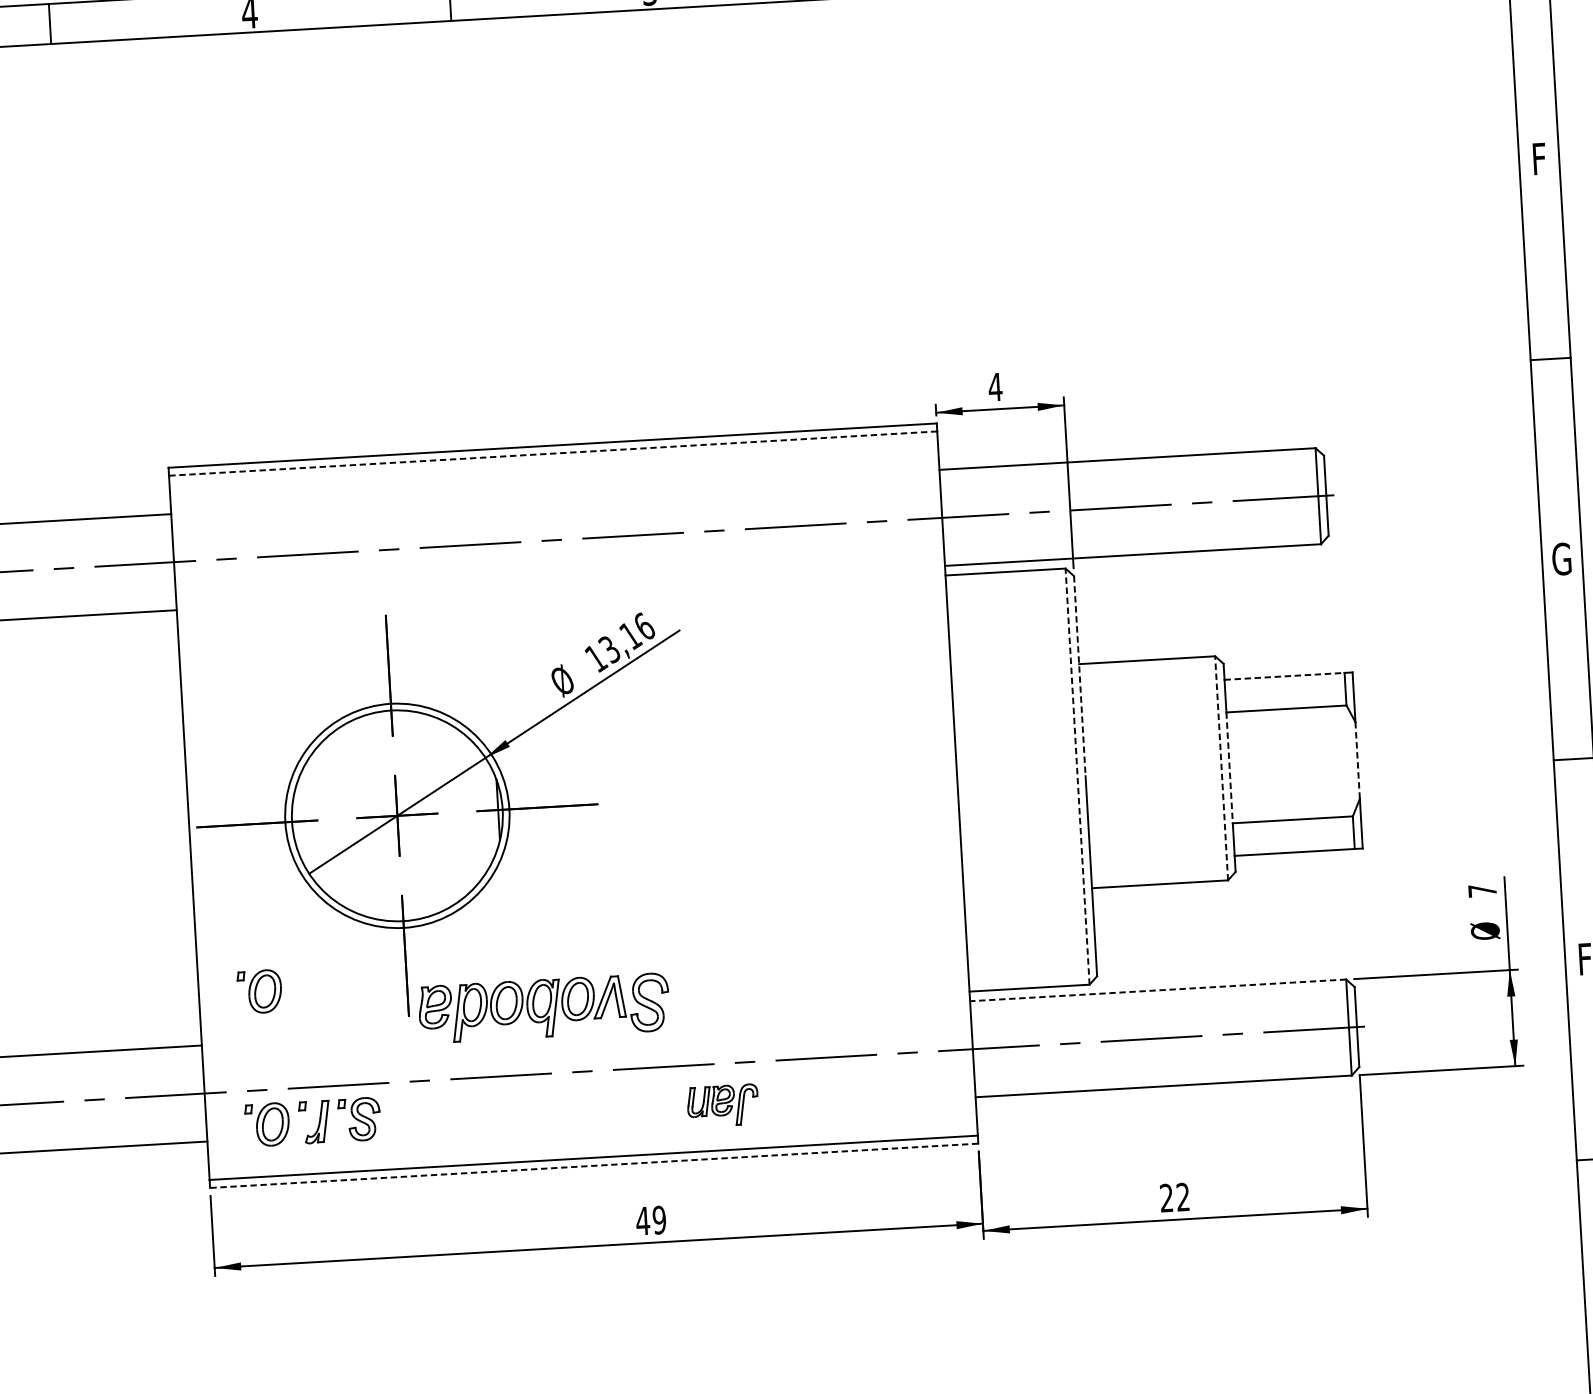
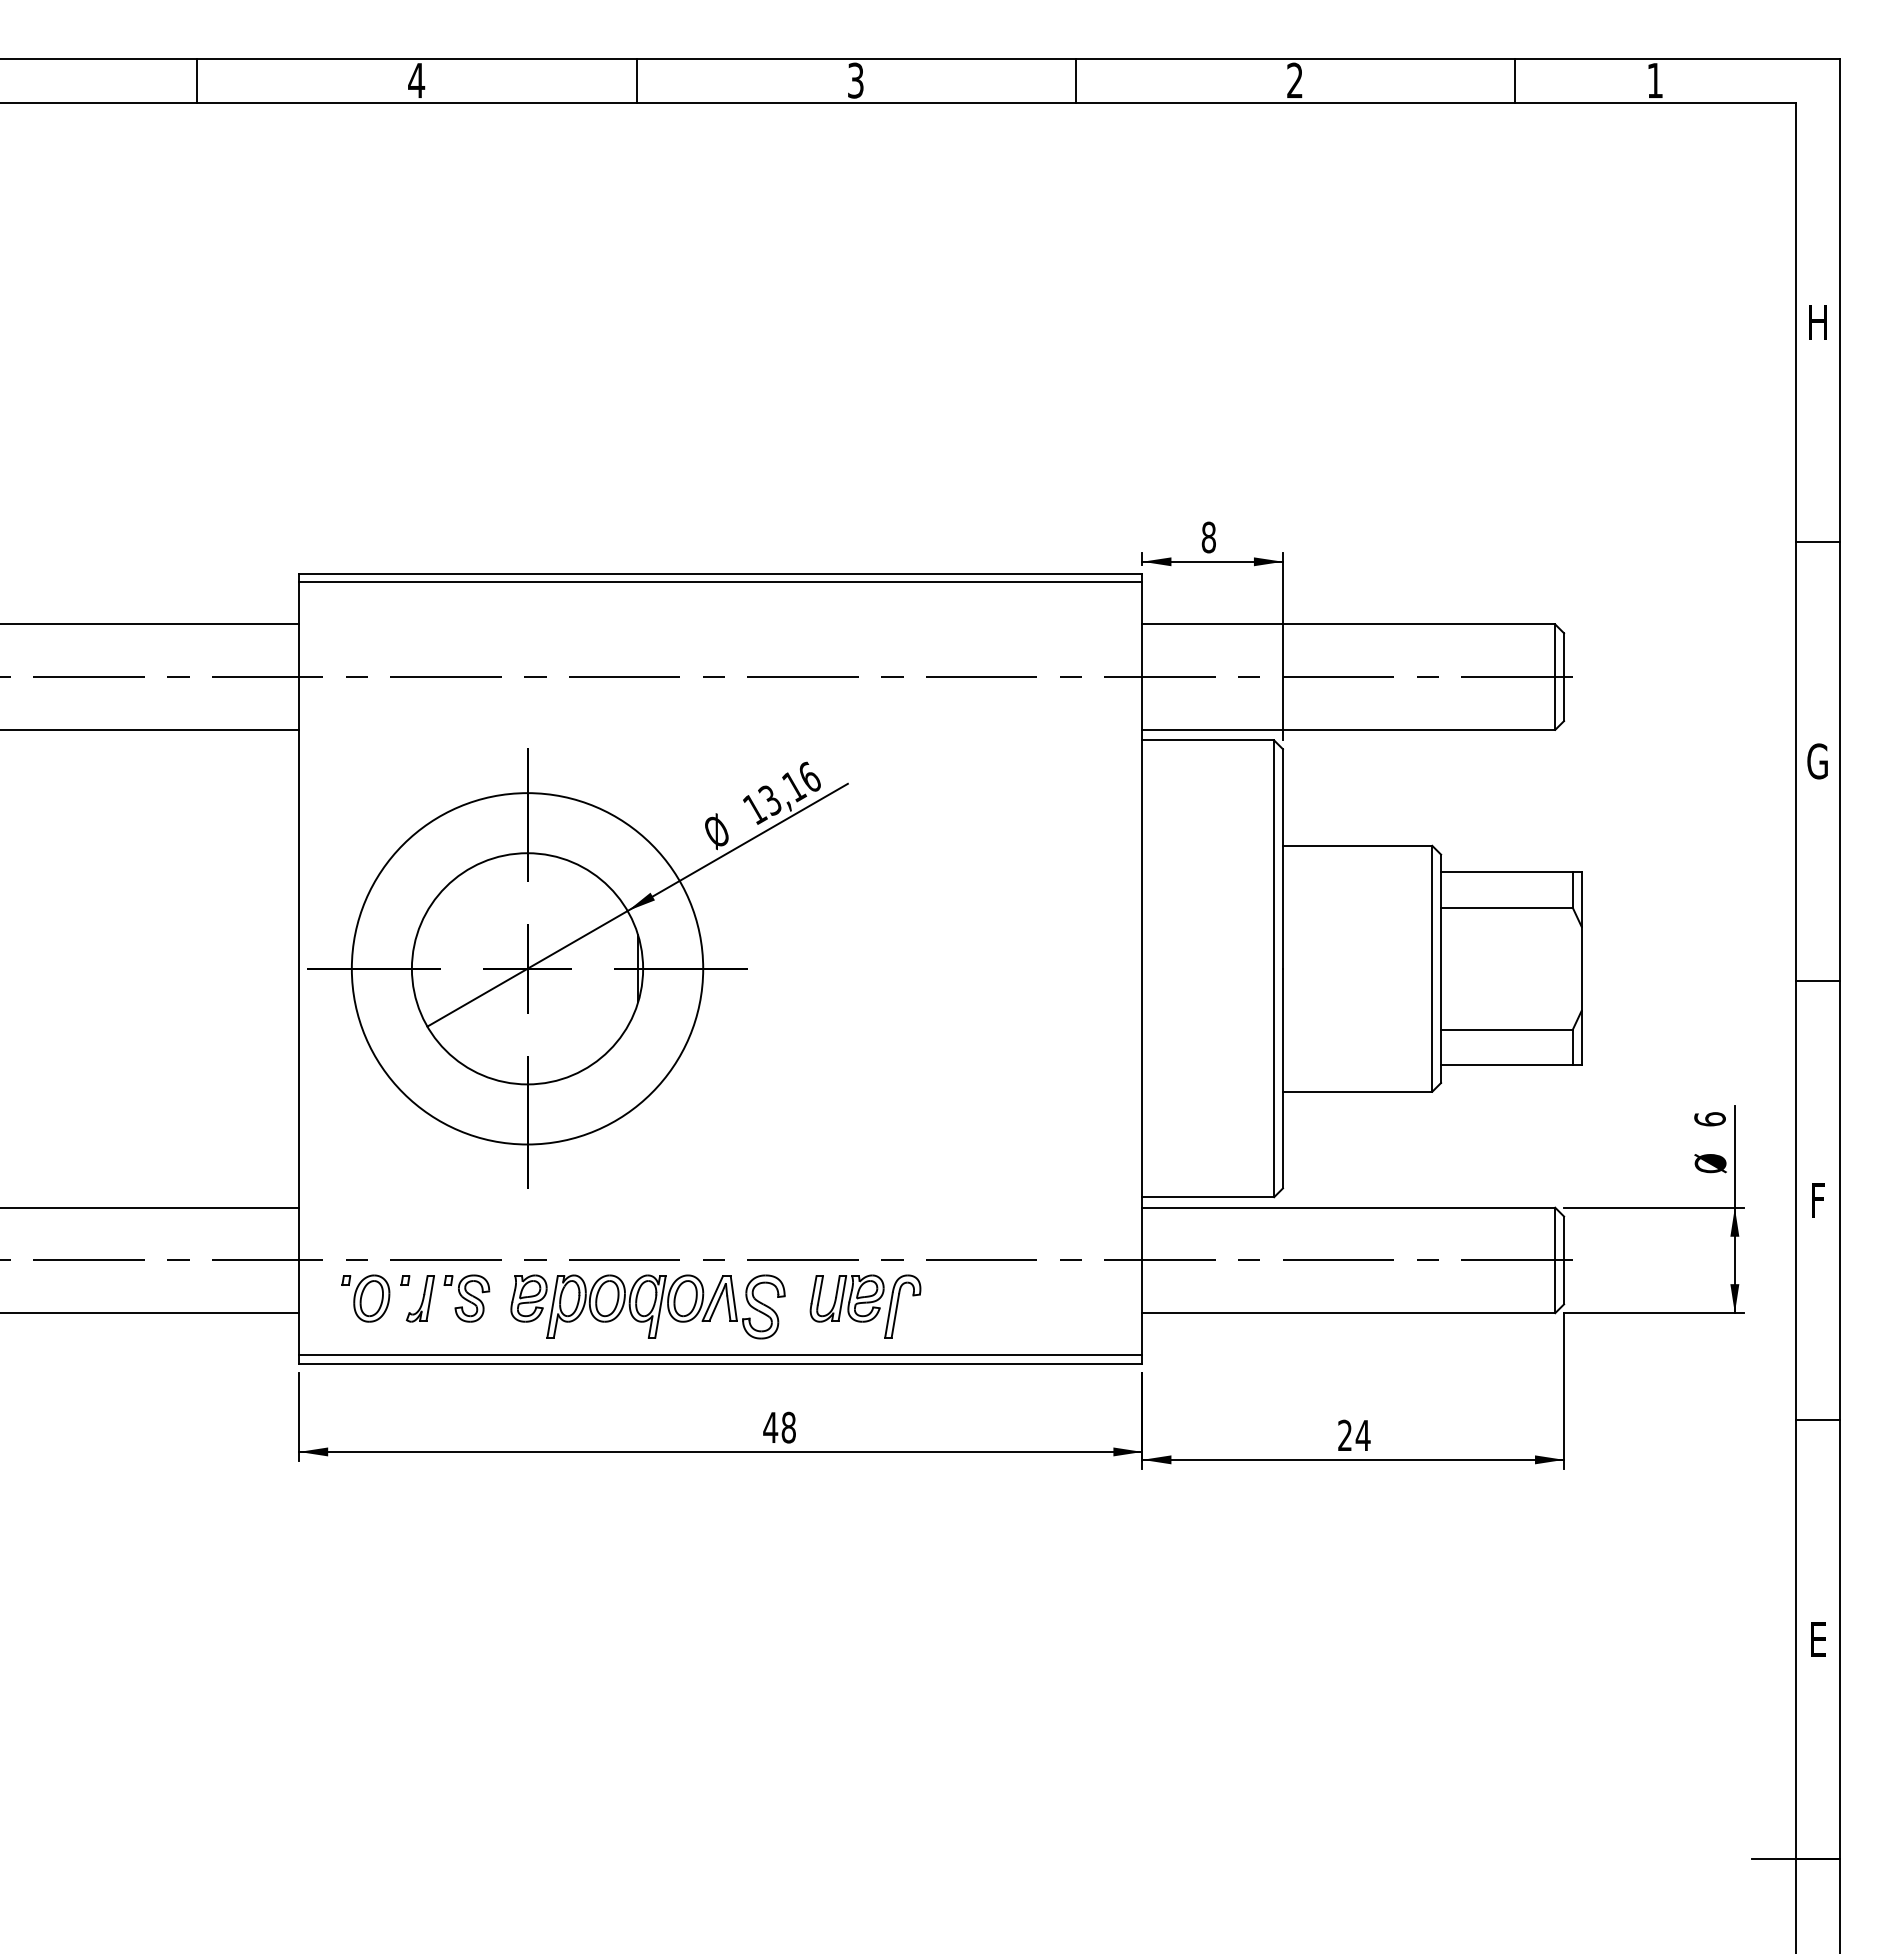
text: (1538, 159) -> (1817, 322), F -> H
text: (995, 387) -> (1208, 537), 4 -> 8
line: (552, 453) -> (720, 582), dashed -> solid
line: (1079, 676) -> (1282, 859), dashed -> solid
line: (1284, 676) -> (1506, 872), dashed -> solid
line: (1357, 761) -> (1581, 969), dashed -> solid
line: (1229, 767) -> (1441, 968), dashed -> solid
line: (1221, 768) -> (1432, 968), dashed -> solid
line: (1077, 776) -> (1274, 968), dashed -> solid
circle: (397, 815) -> (527, 968), size x1.43
text: (1482, 891) -> (1709, 1119), 7 -> 6
line: (1157, 990) -> (1348, 1207), dashed -> solid
part: (259, 991) -> (365, 1152), removed
part: (543, 1008) -> (647, 1306), moved
part: (723, 1105) -> (865, 1306), size x1.43
line: (593, 1166) -> (720, 1364), dashed -> solid
text: (1182, 1196) -> (1362, 1434), 22 -> 24
text: (659, 1220) -> (788, 1427), 49 -> 48

